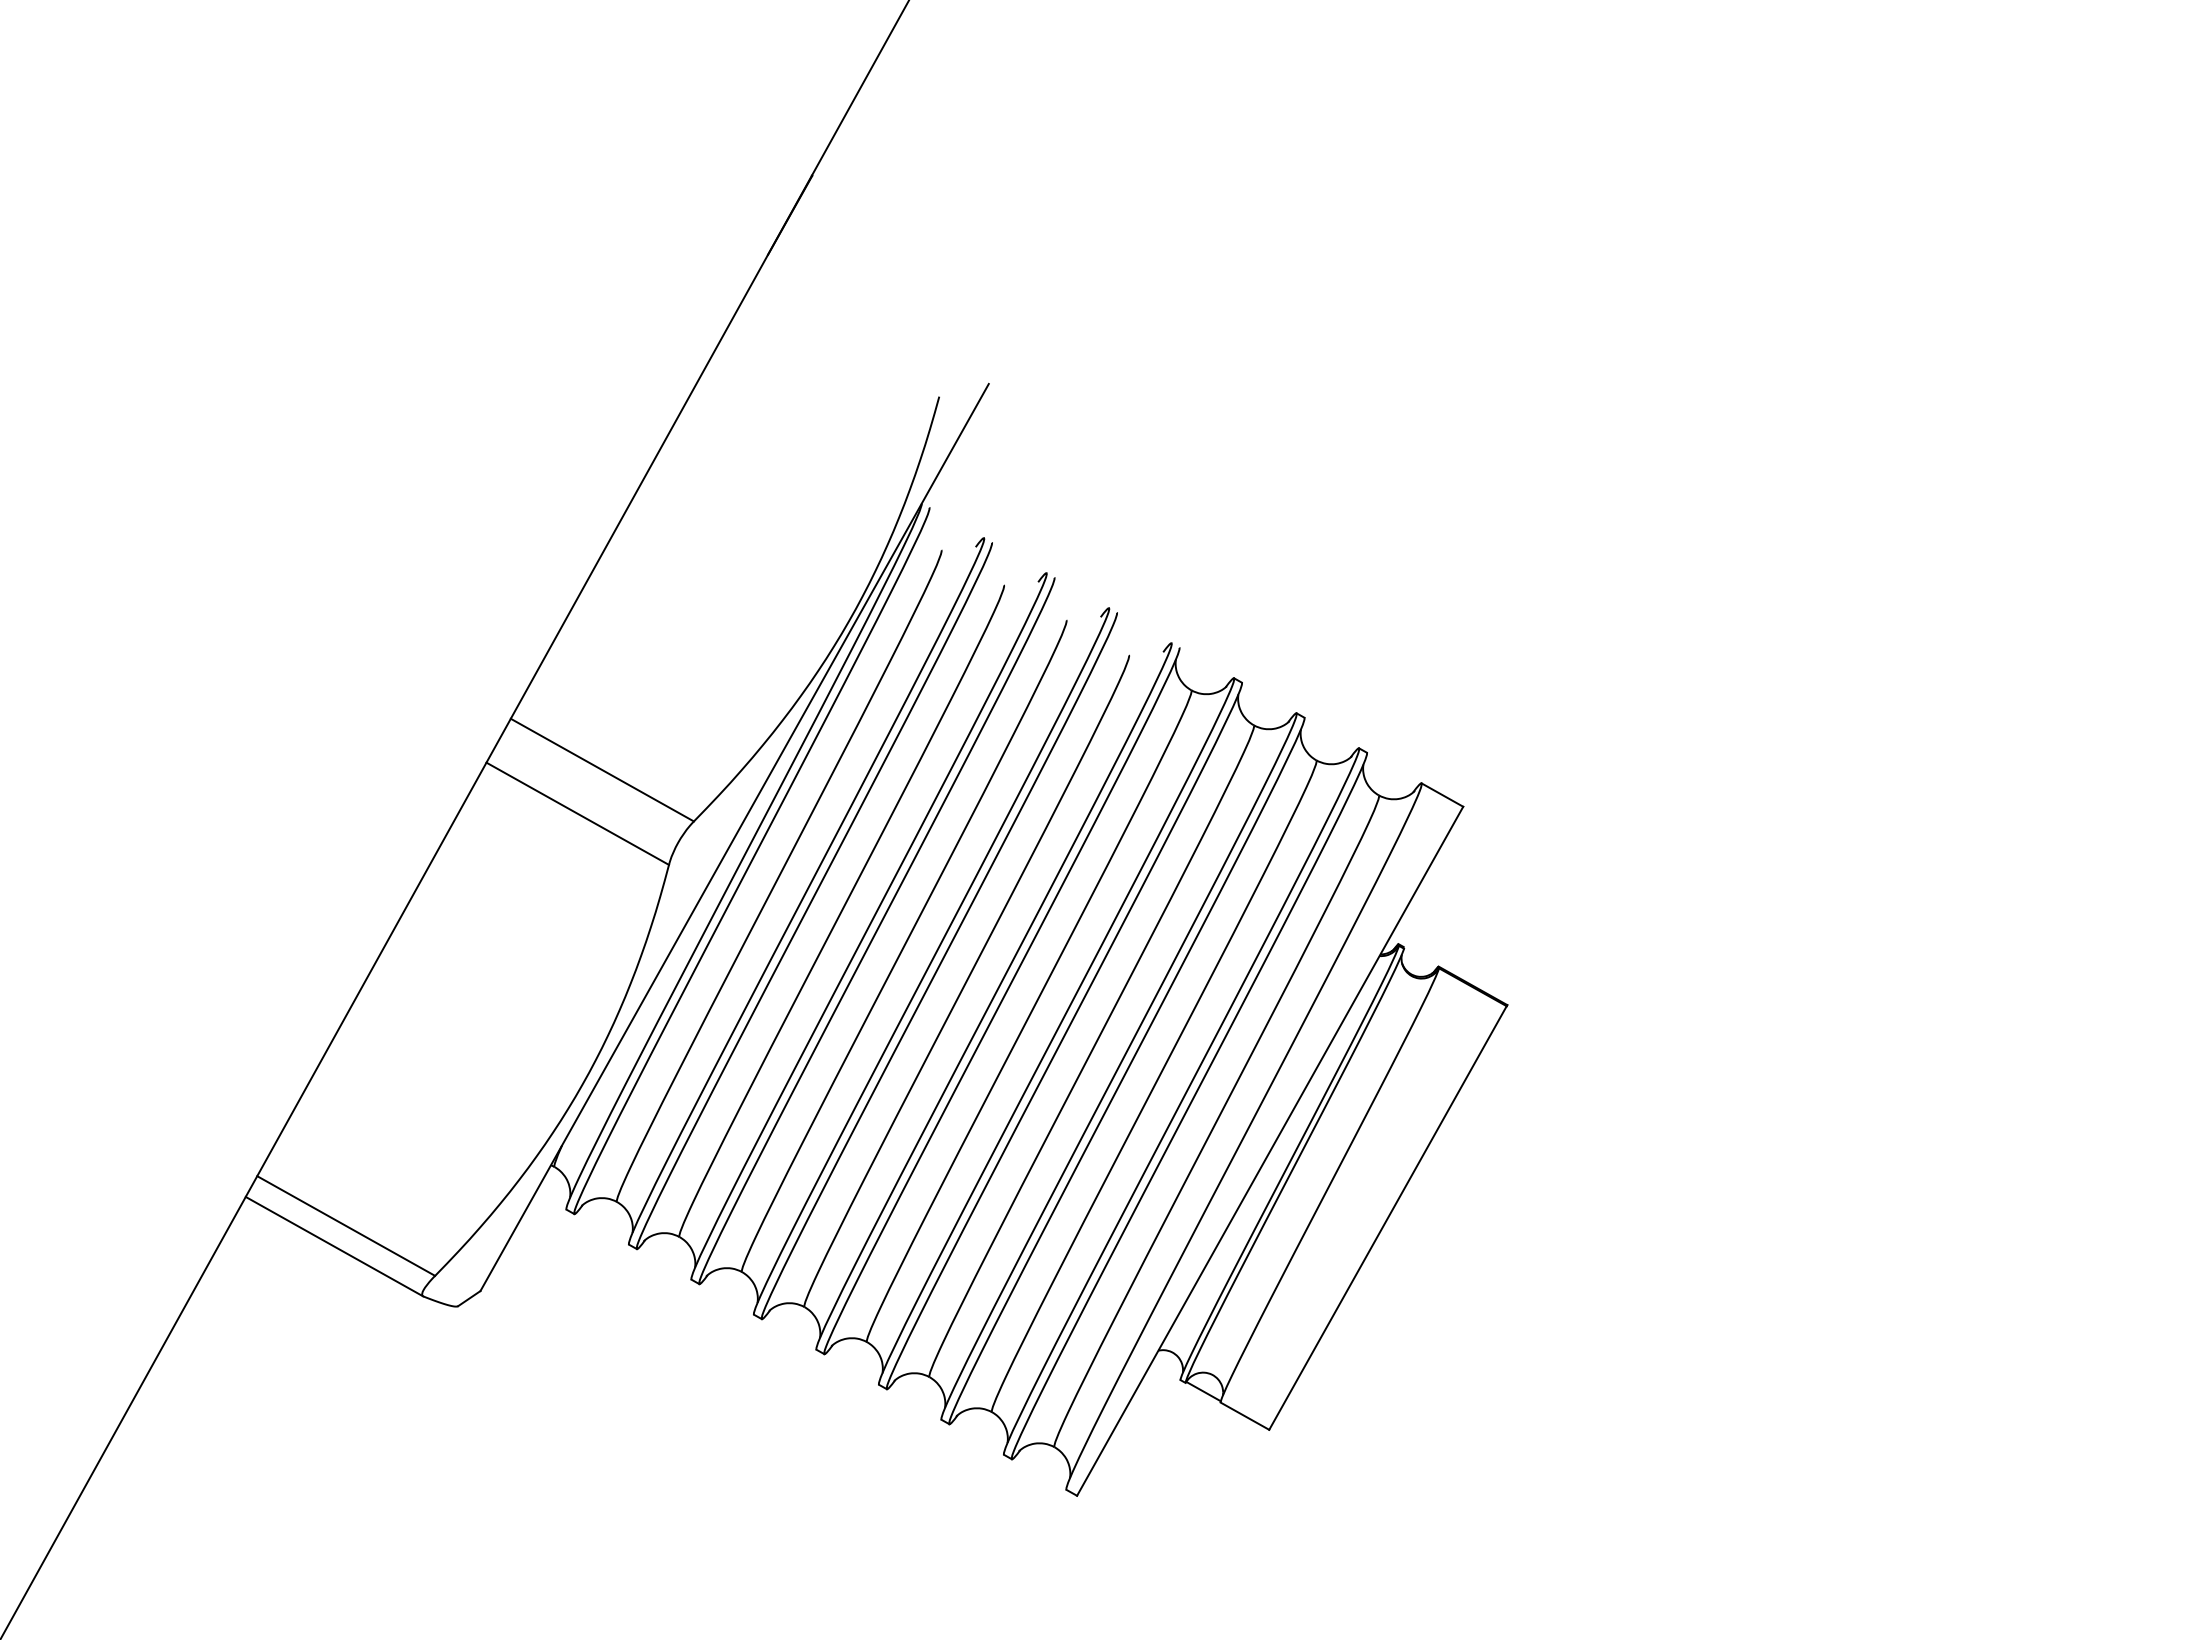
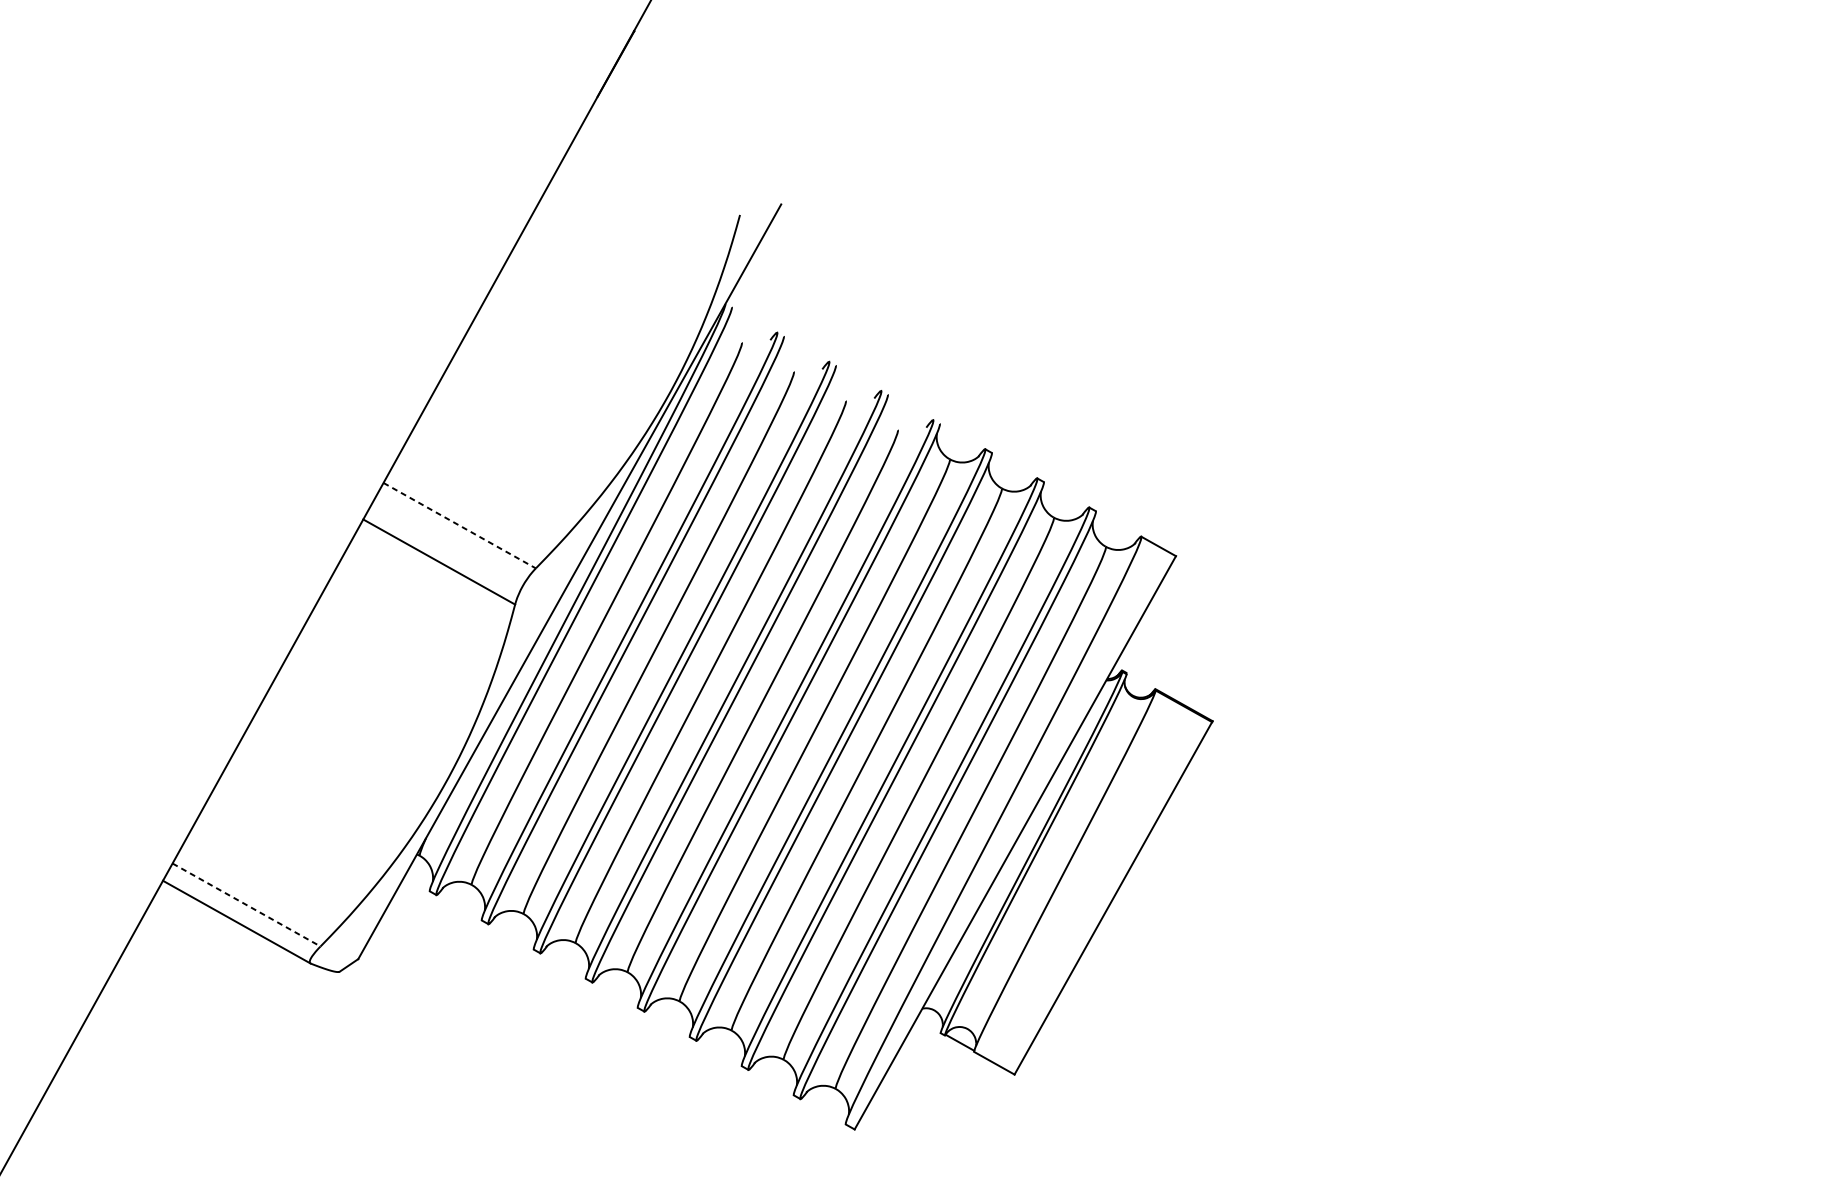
line: (602, 770) -> (459, 526), solid -> dashed
line: (346, 1226) -> (246, 905), solid -> dashed

